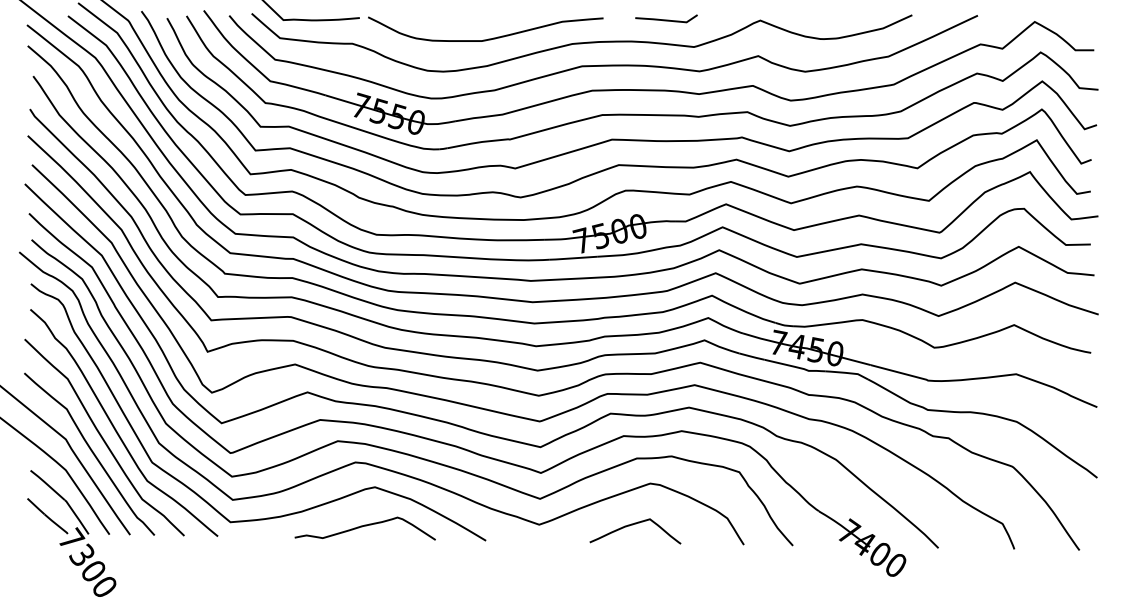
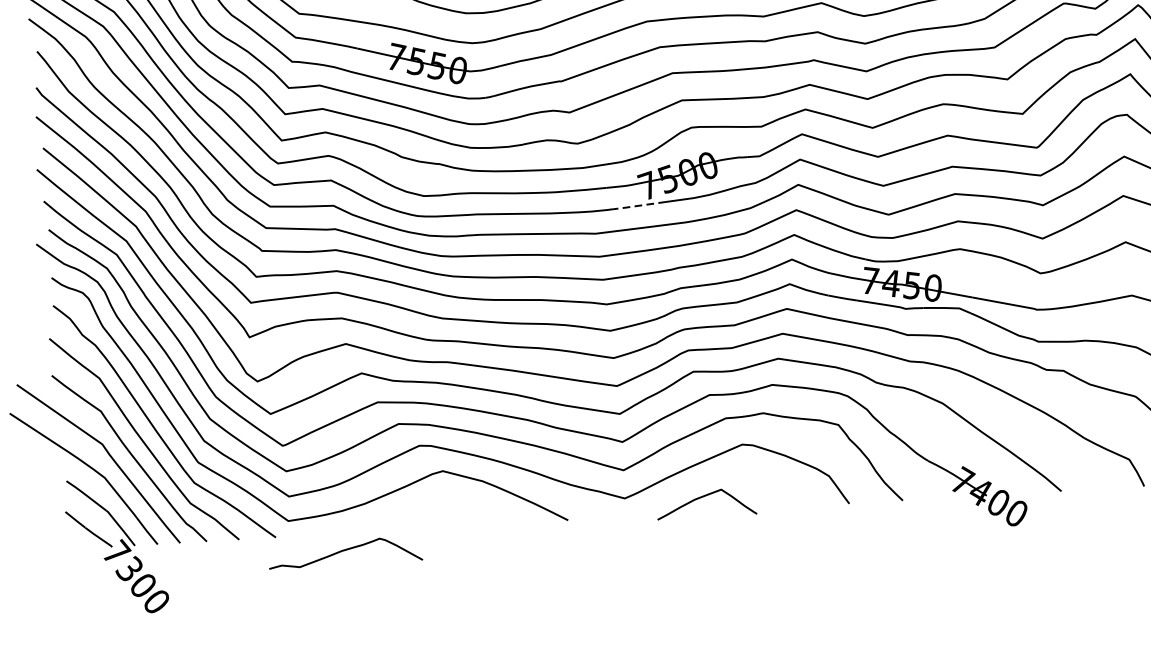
line: (572, 258) -> (639, 205), solid -> dashed
curve: (632, 525) -> (702, 497), moved
curve: (364, 526) -> (344, 551), moved

